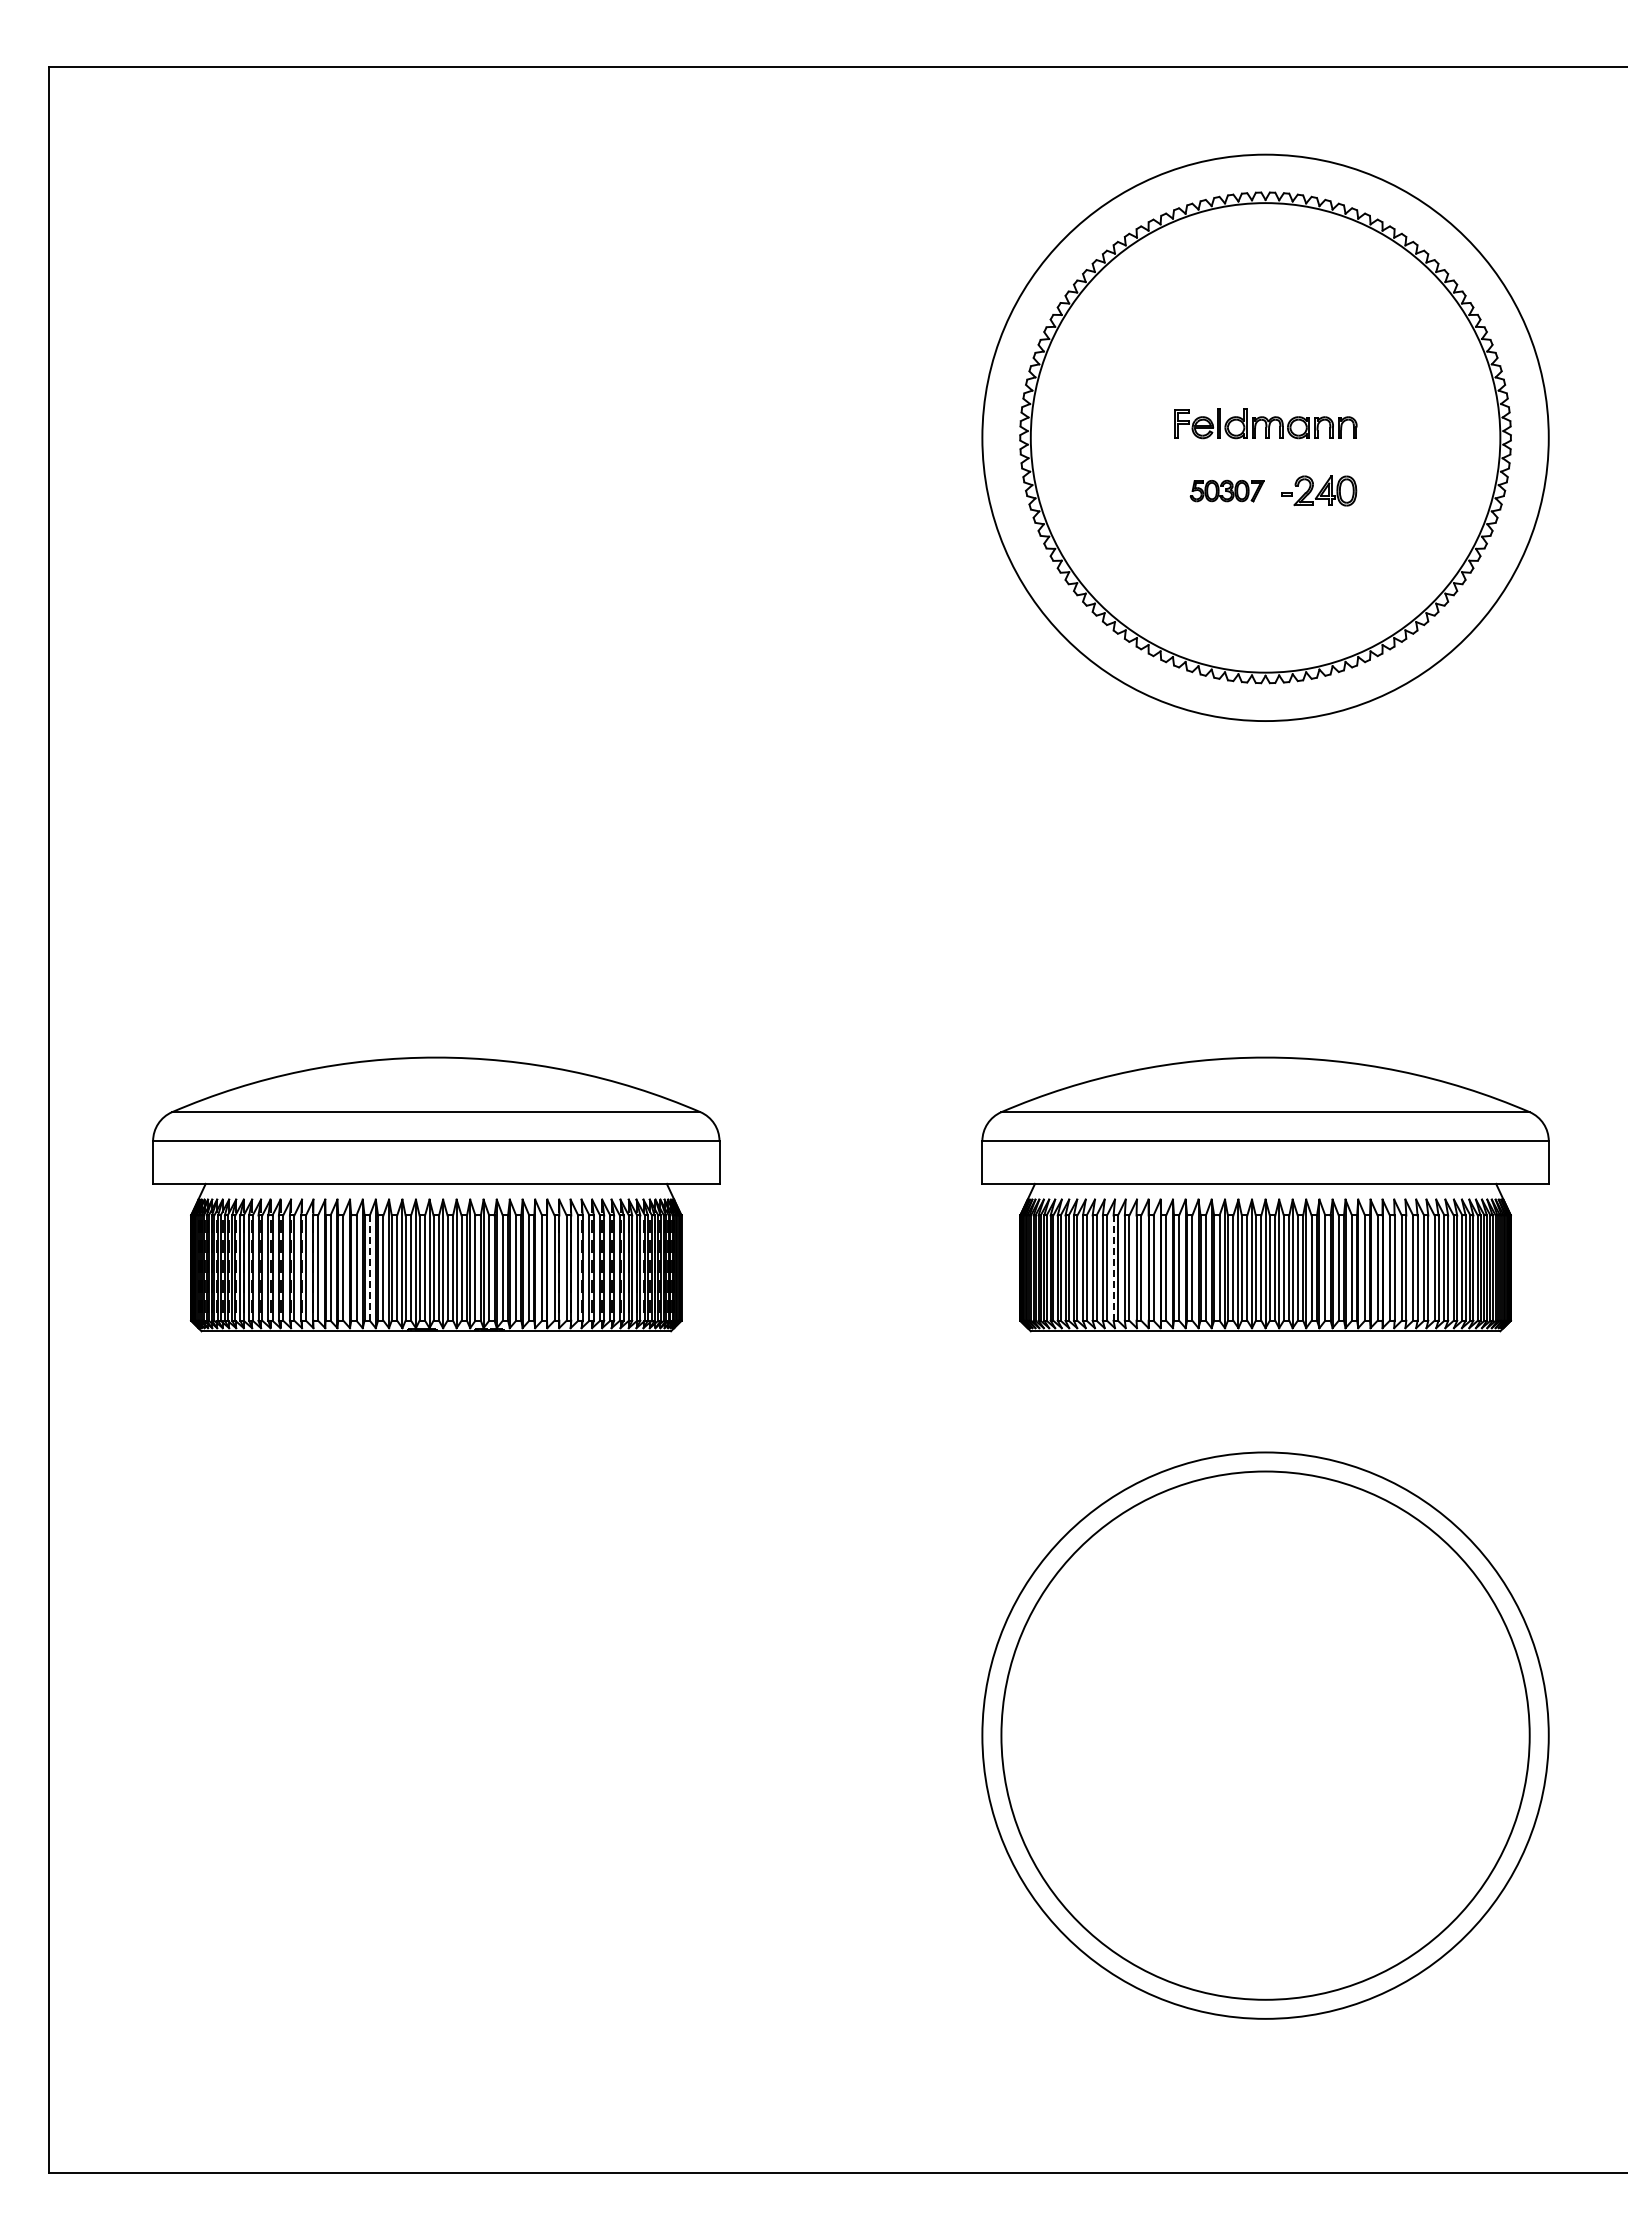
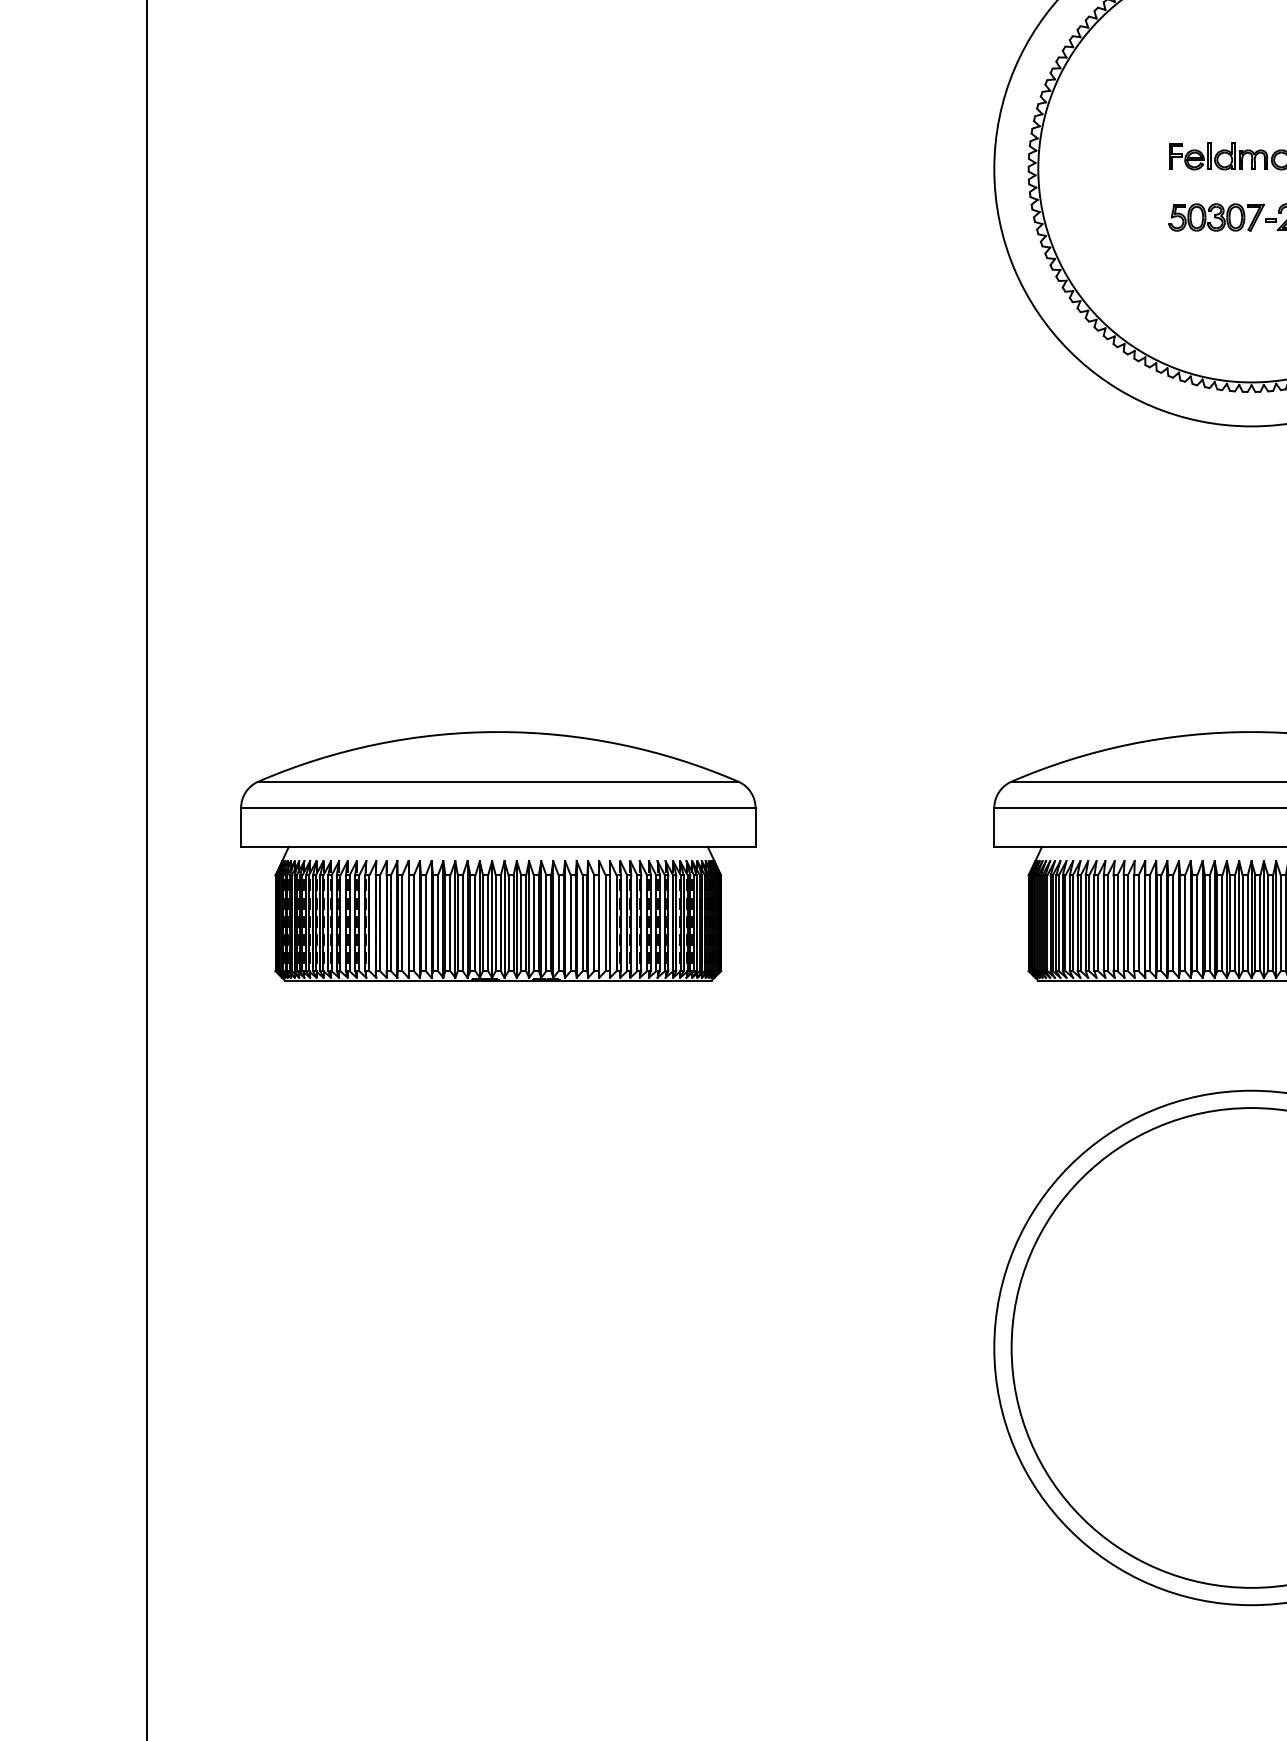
part: (1227, 490) -> (1216, 216), size x1.43
line: (369, 1268) -> (437, 923), dashed -> solid
line: (1113, 1268) -> (1113, 923), dashed -> solid

